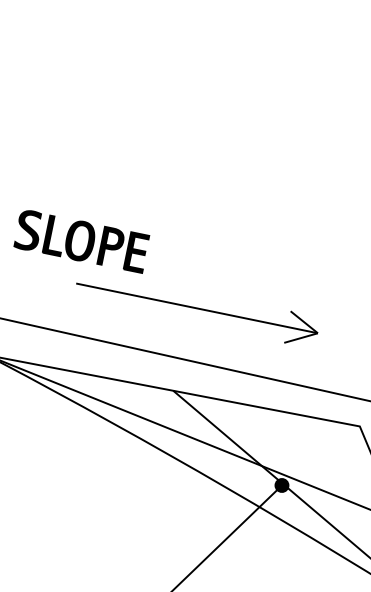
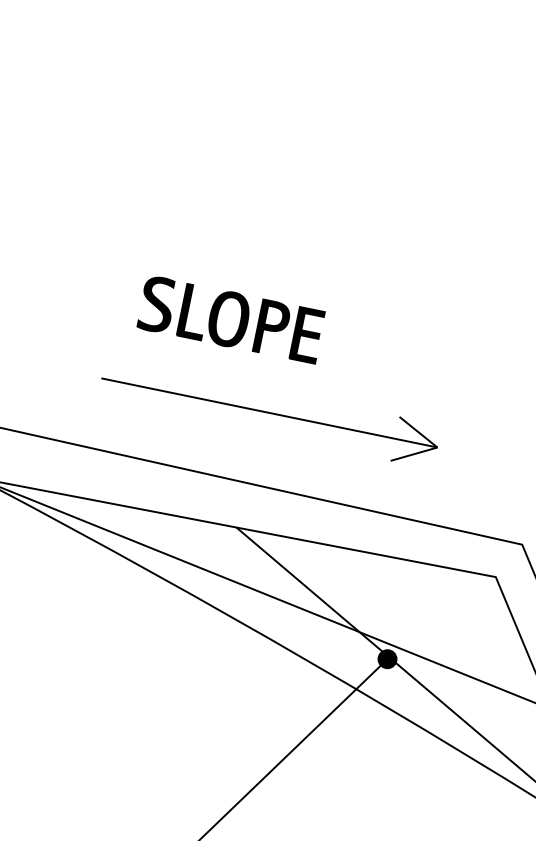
part: (81, 241) -> (230, 320), moved

